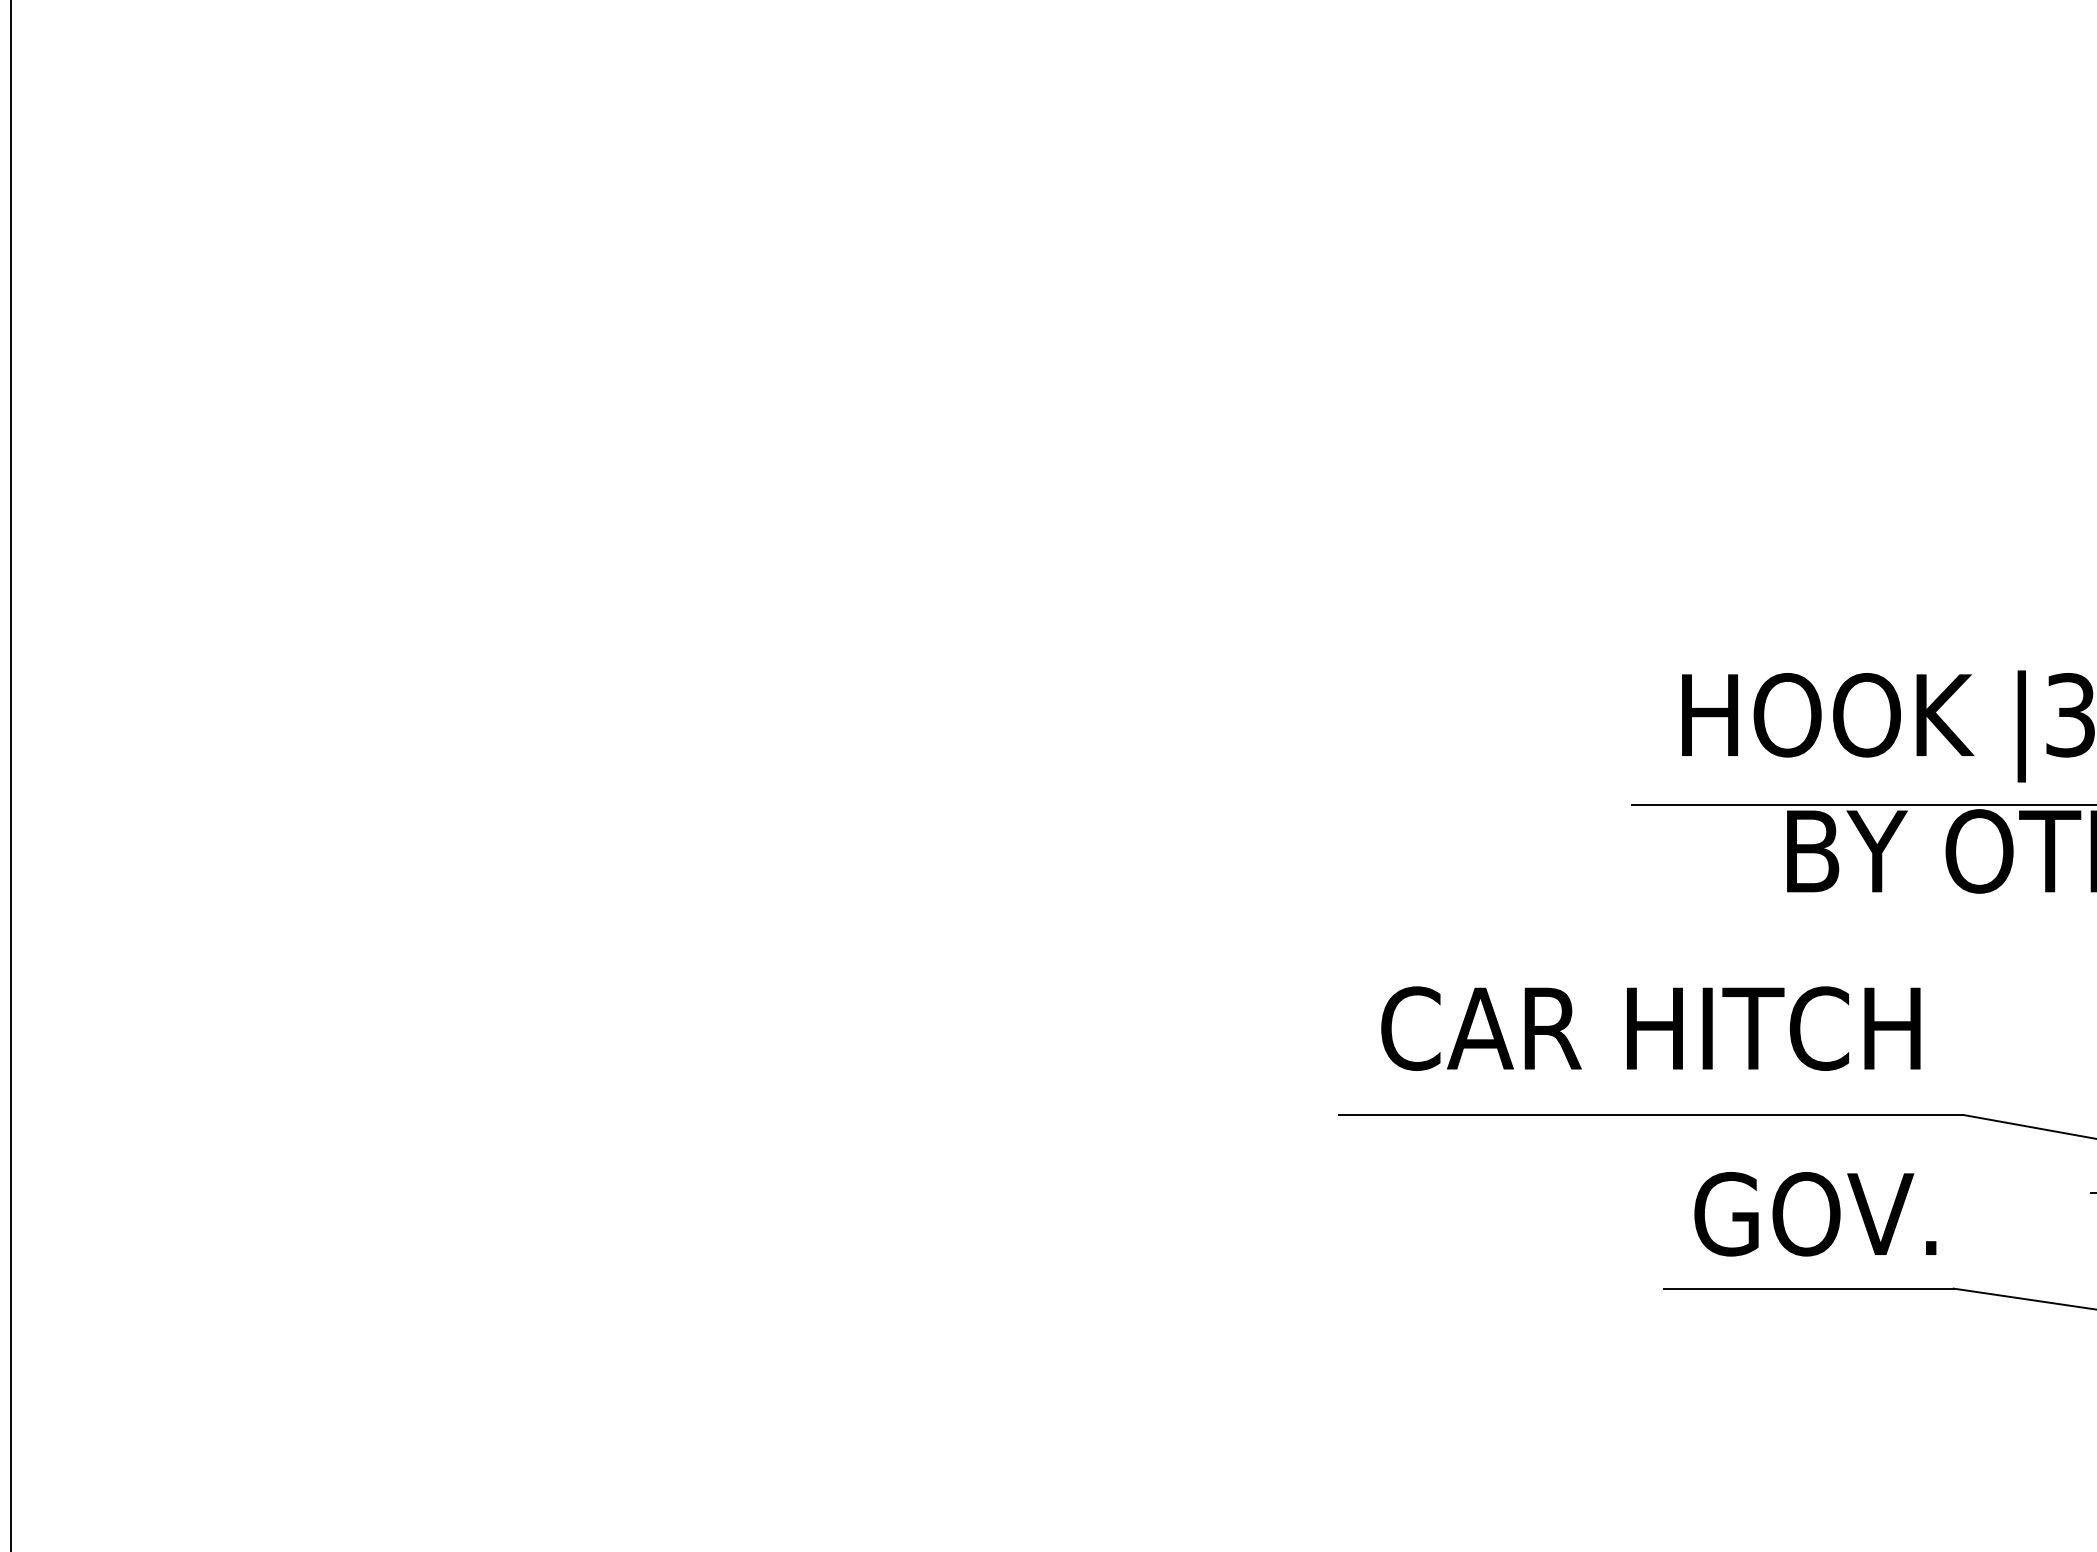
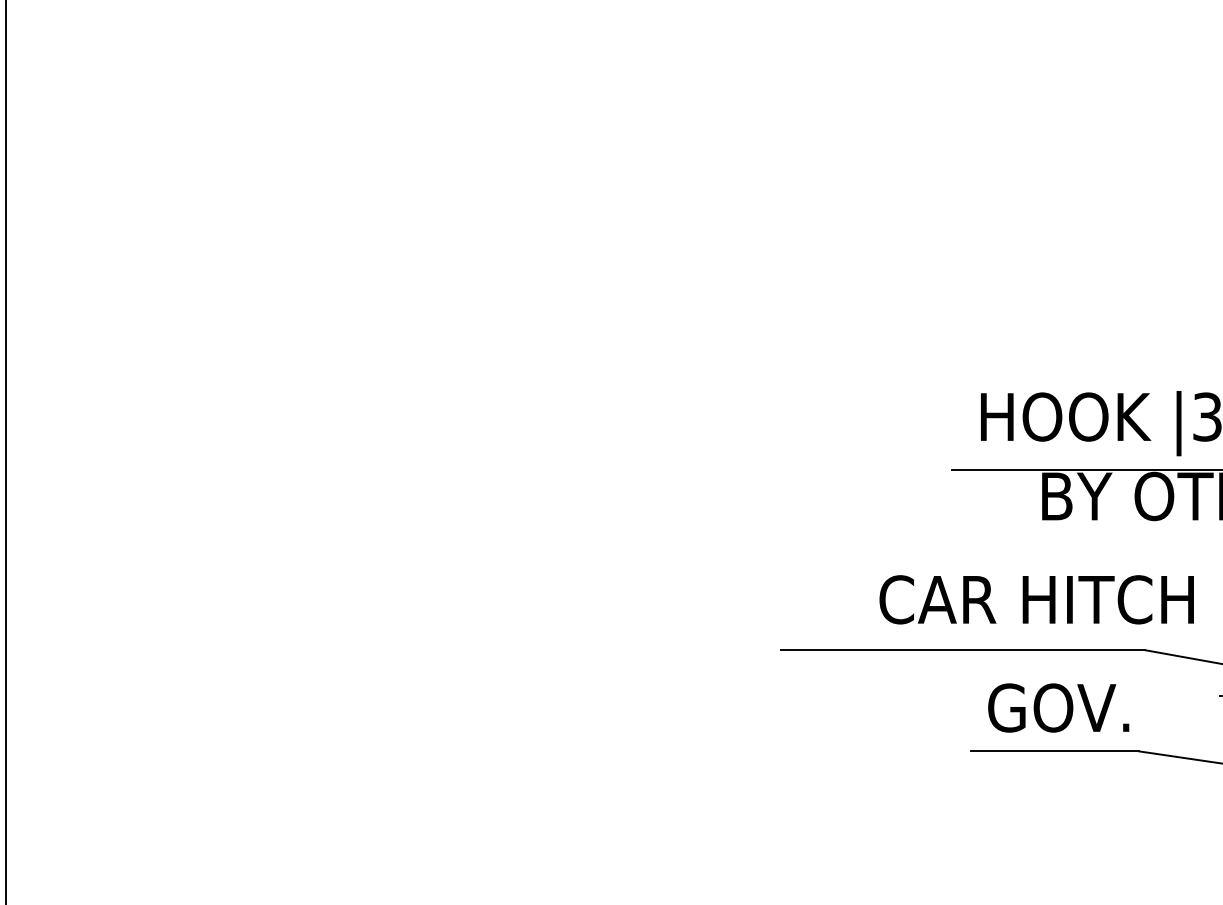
text: (1650, 1028) -> (1036, 599), moved

